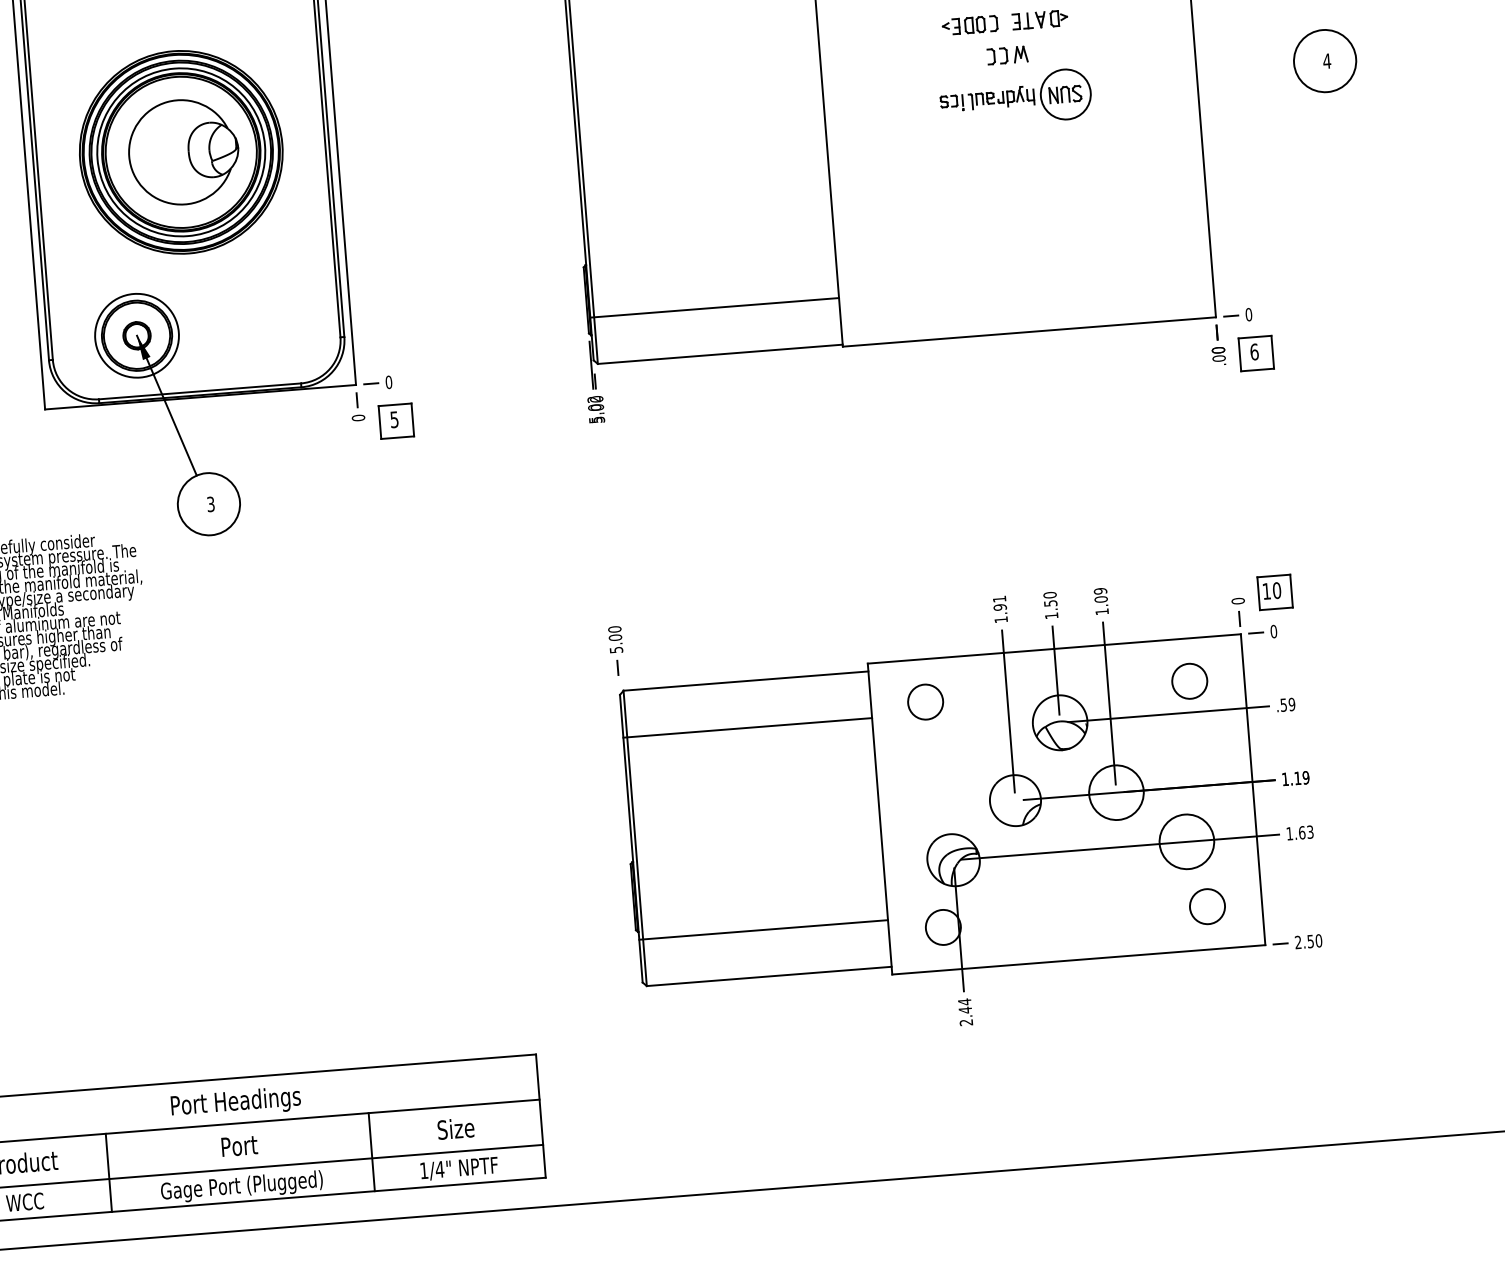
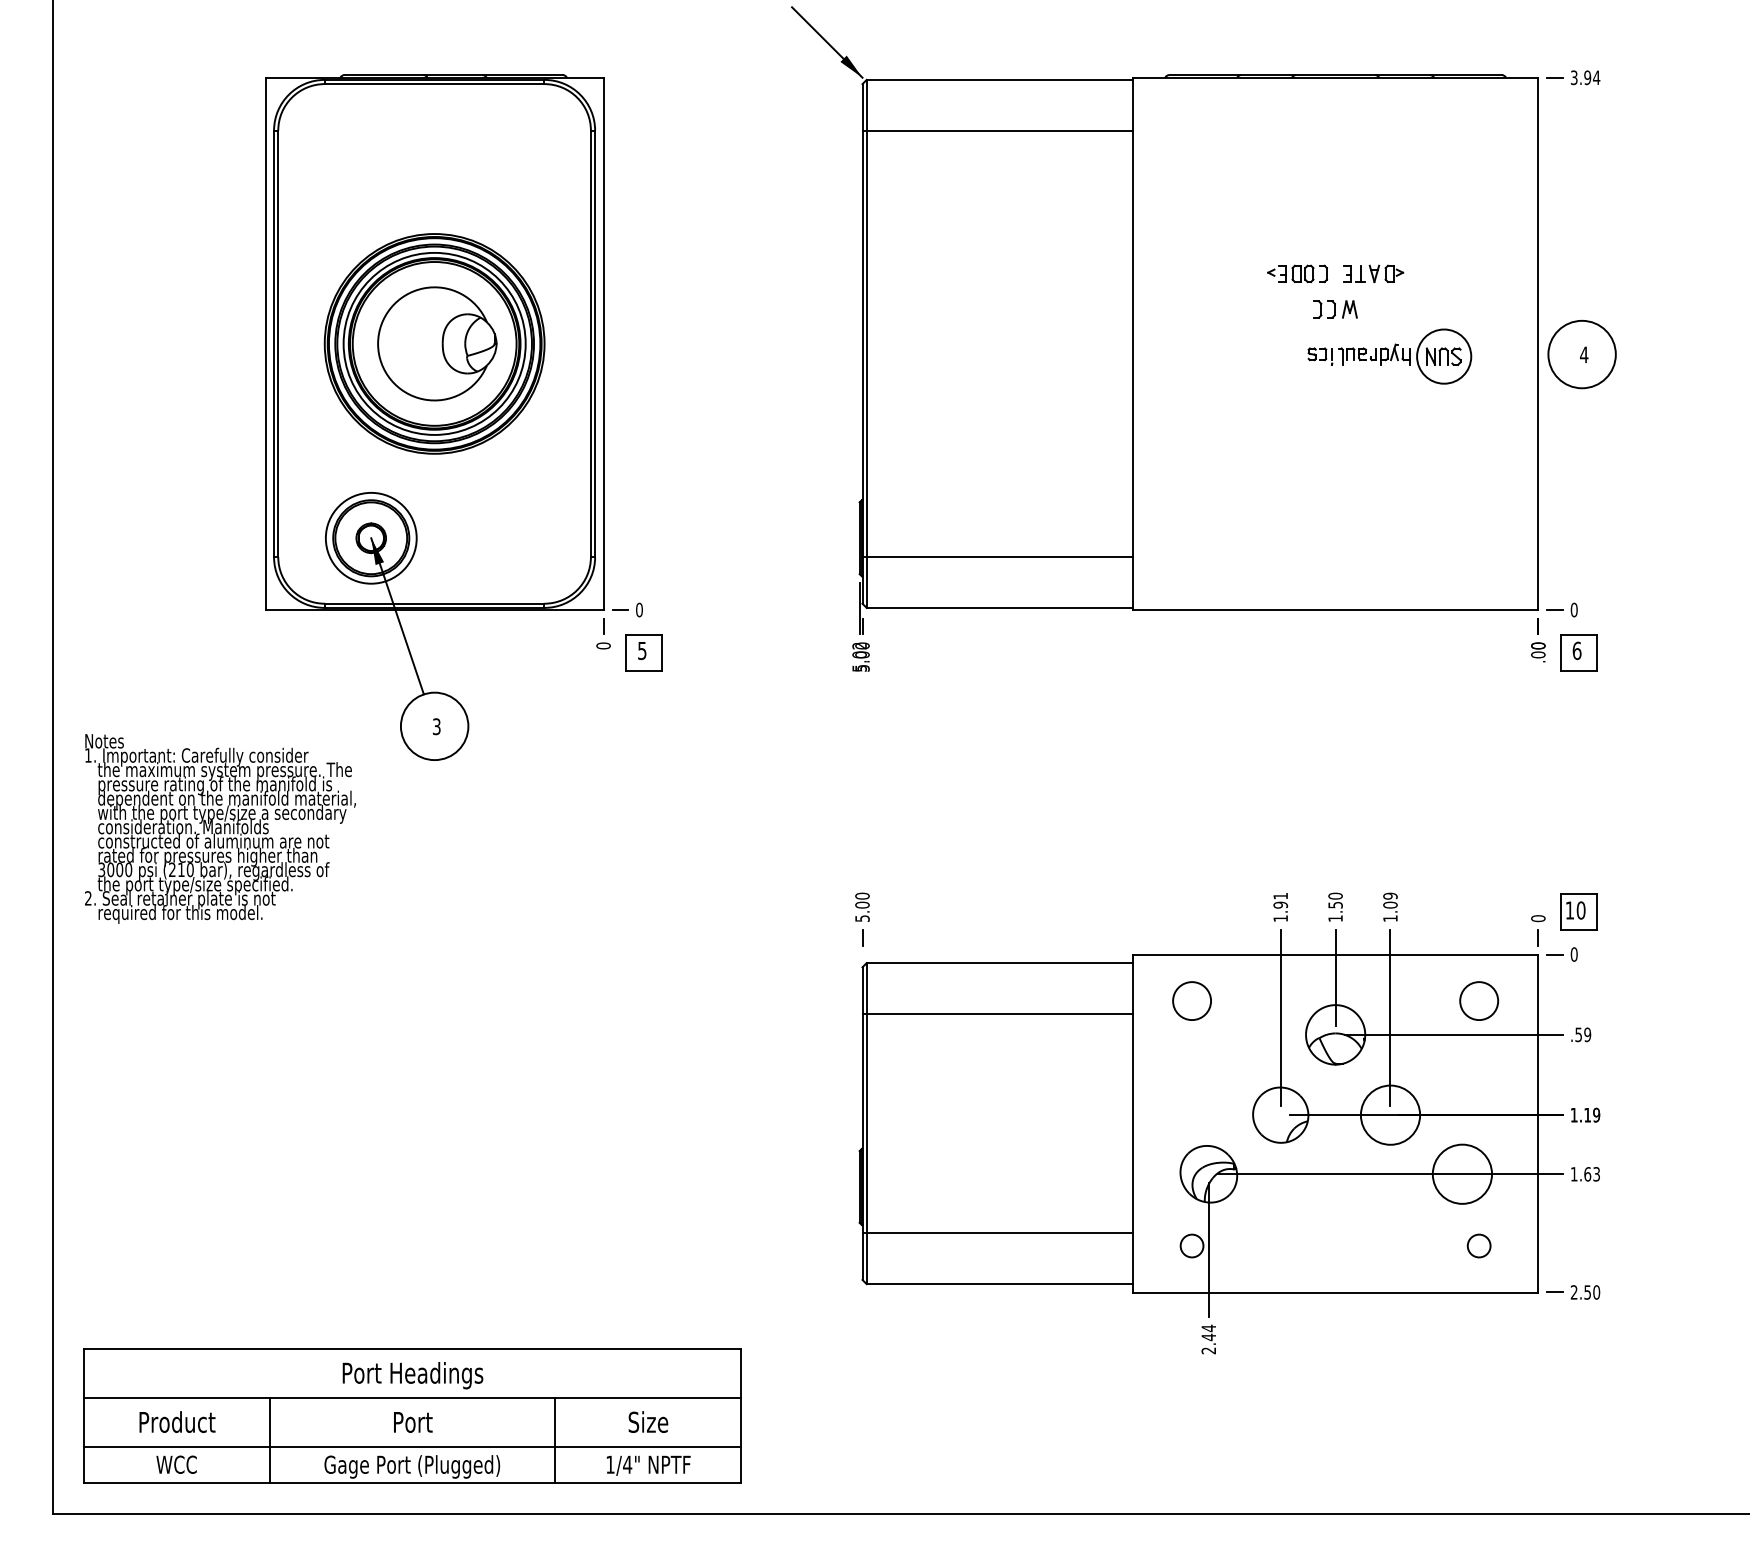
part: (1324, 61) -> (1581, 354), moved
part: (1015, 98) -> (1389, 356), moved
circle: (1207, 907) -> (1479, 1246), size x0.6
circle: (943, 927) -> (1192, 1246), size x0.6

